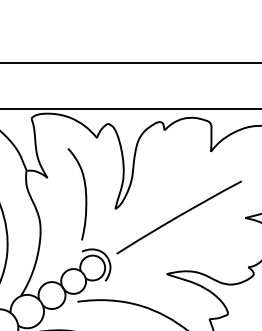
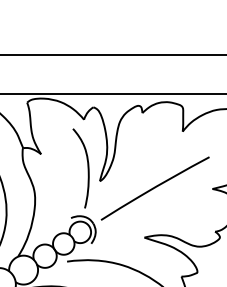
curve: (84, 194) -> (87, 168), moved

